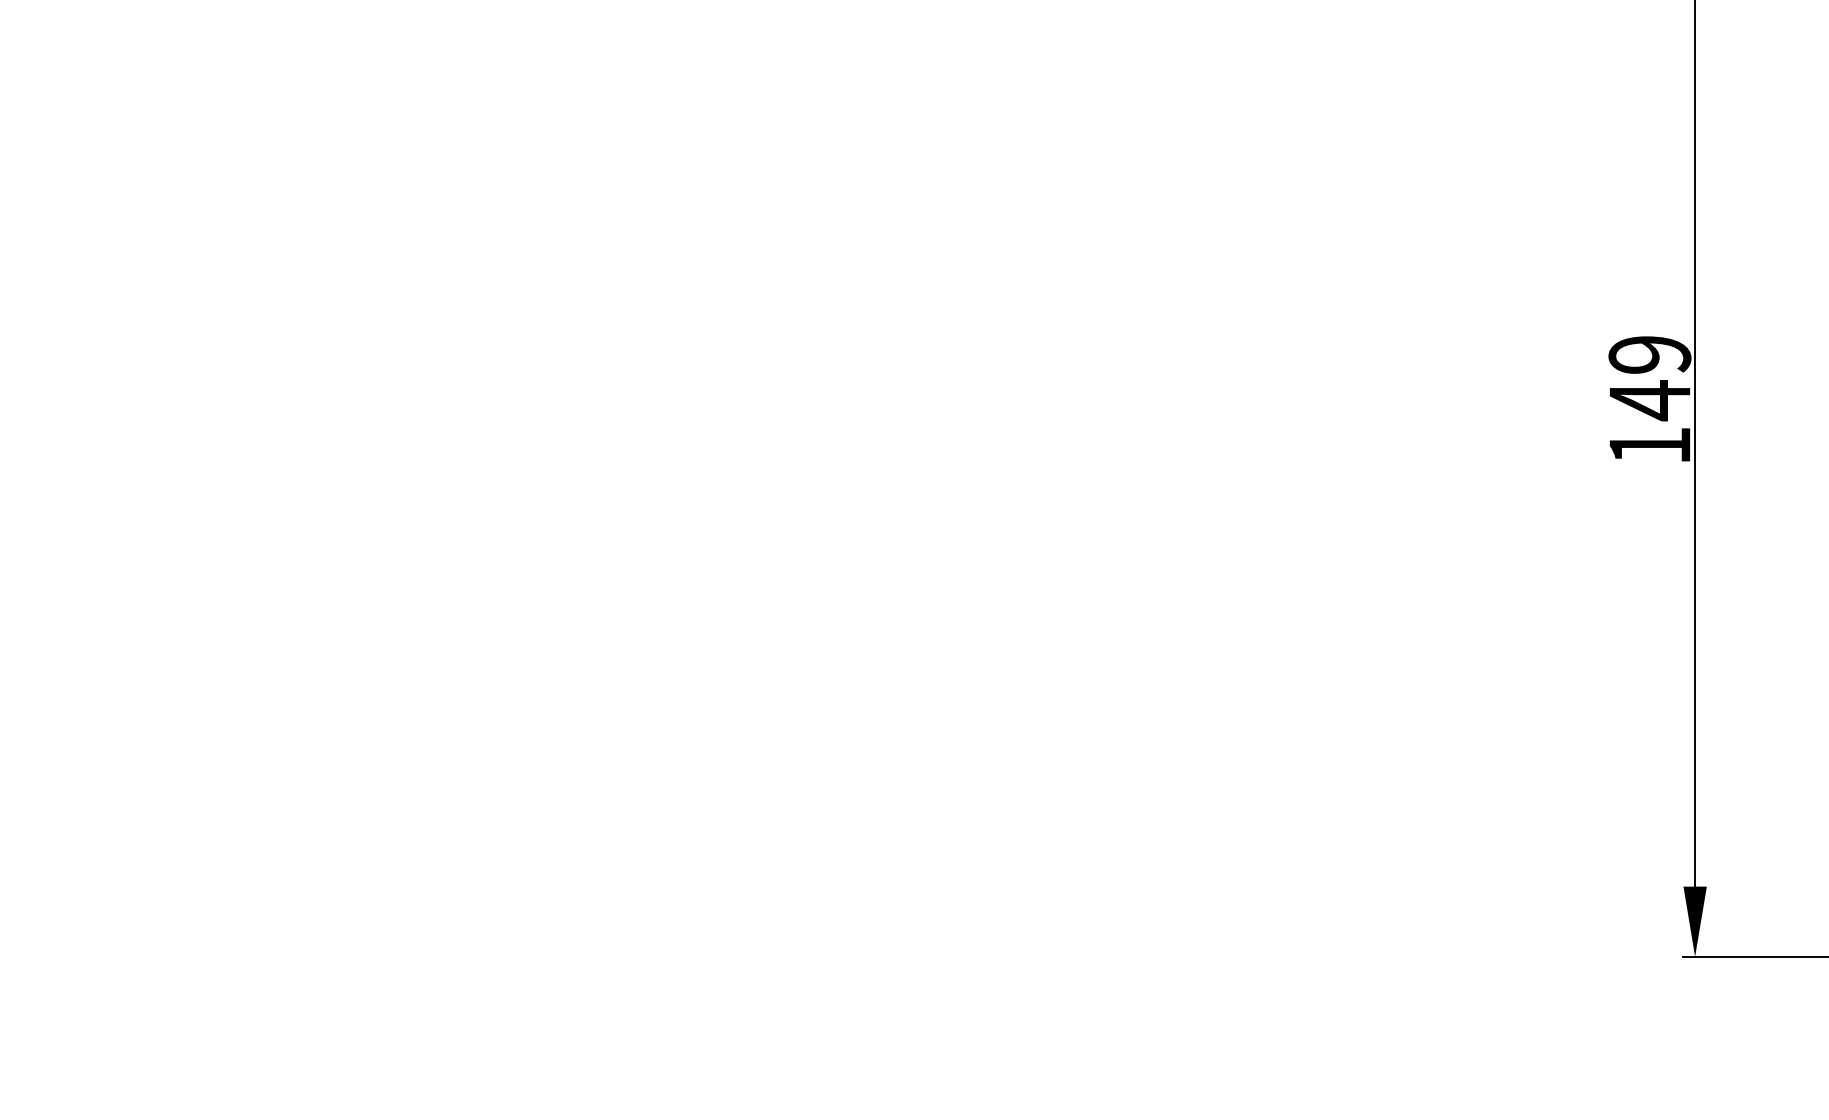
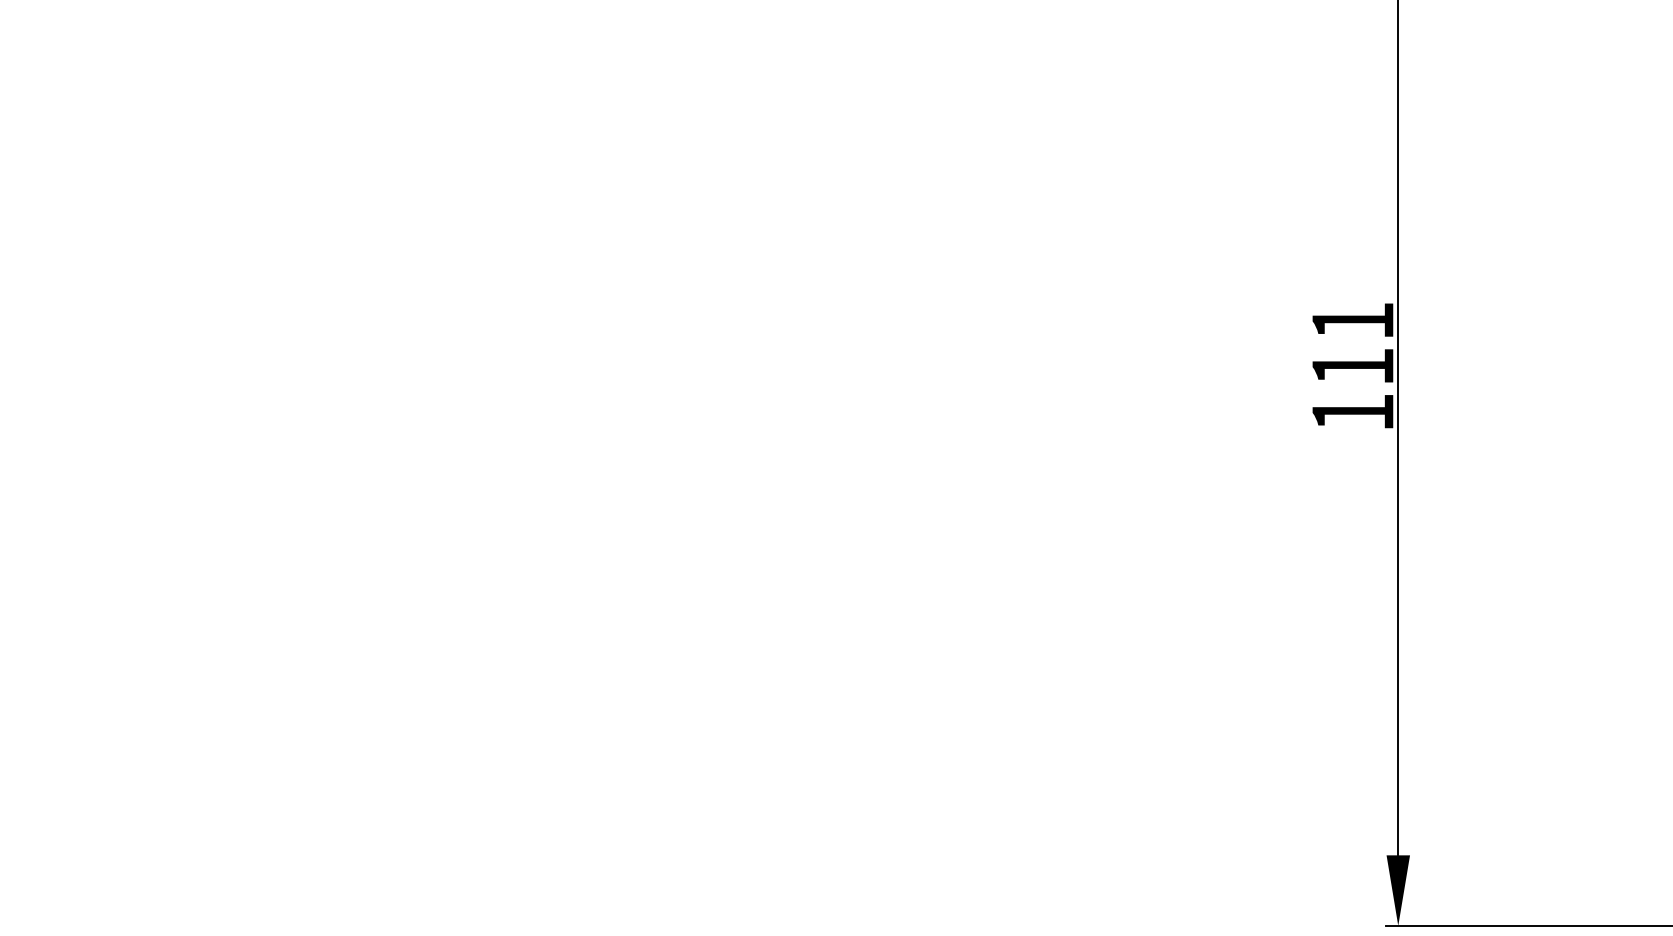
text: (1649, 378) -> (1352, 344), 149 -> 111

